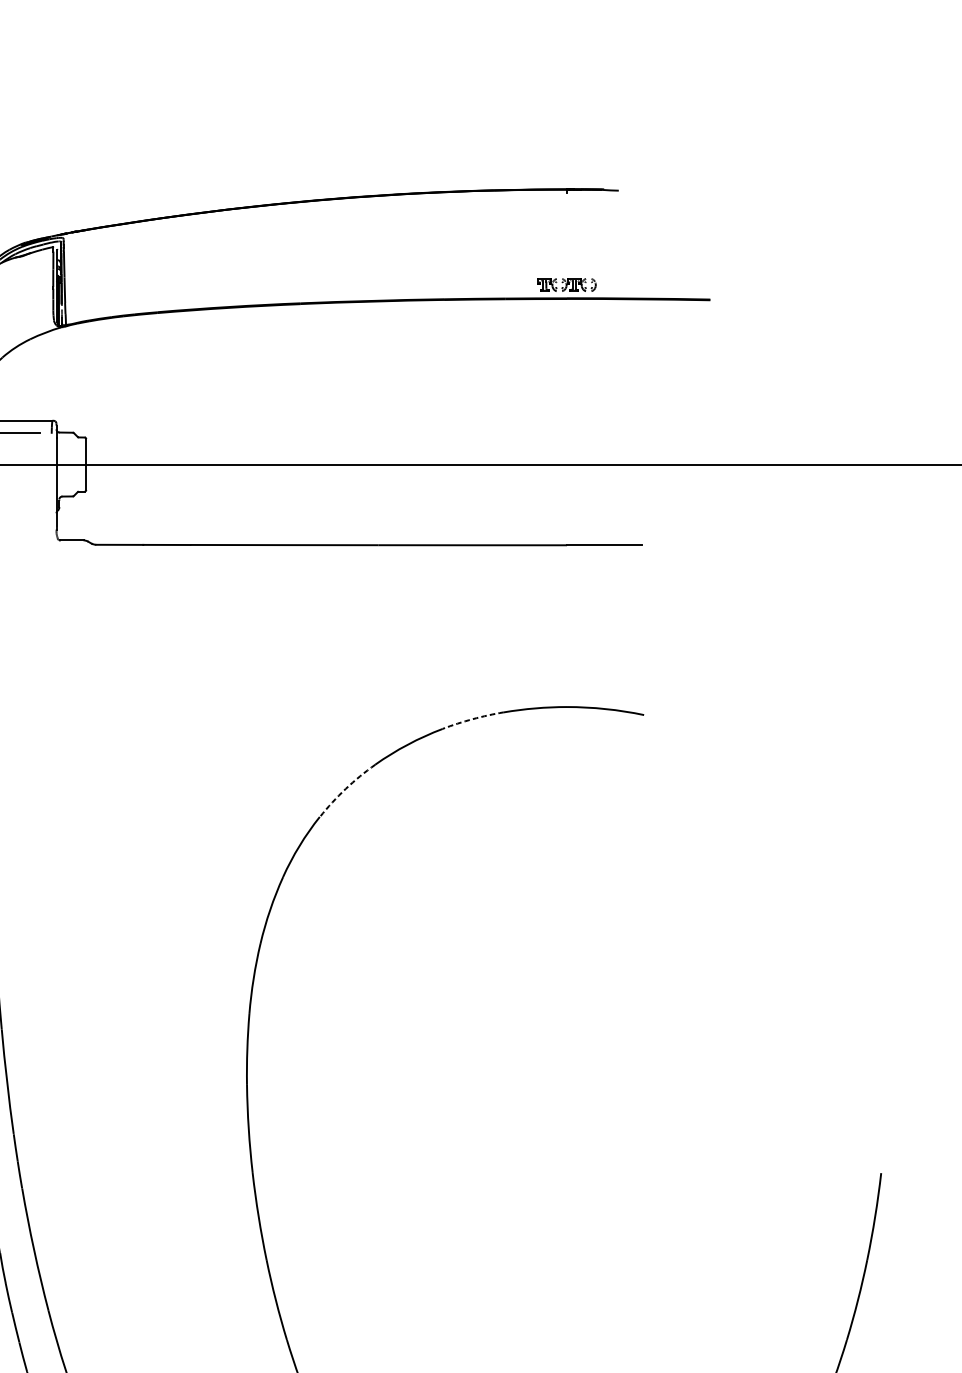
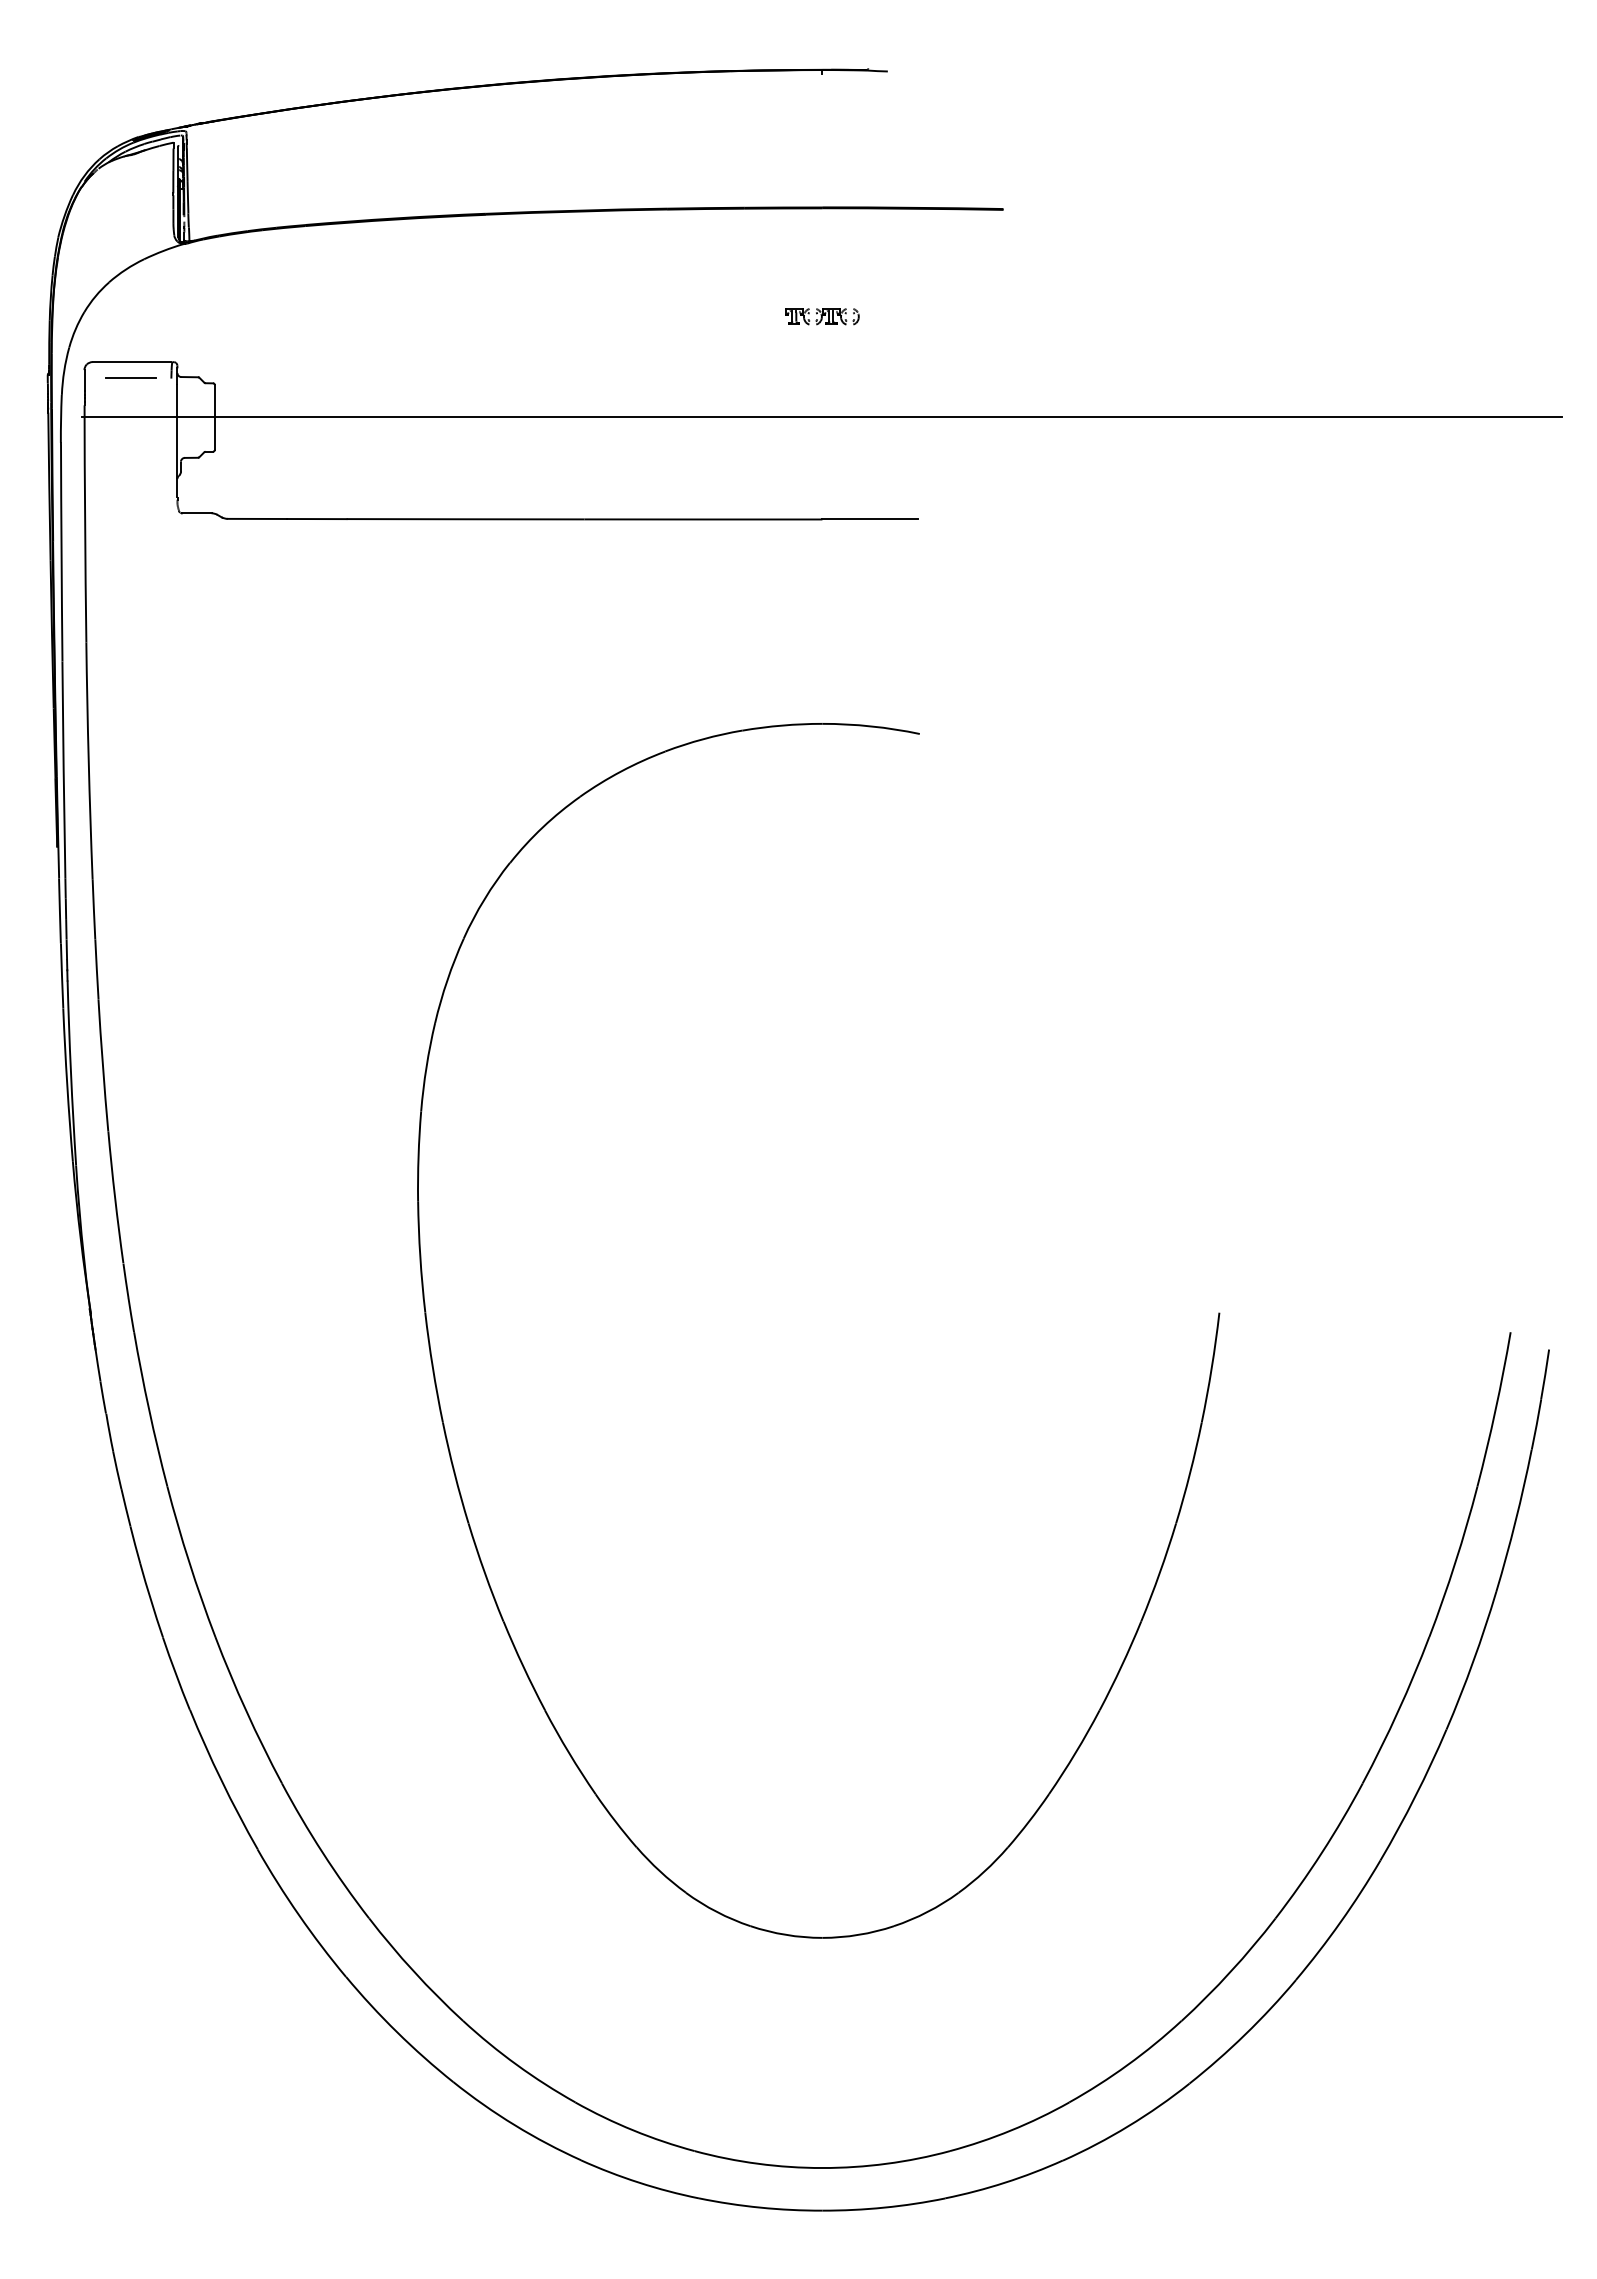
part: (567, 284) -> (822, 316), moved
arc: (472, 719) -> (703, 739), dashed -> solid
arc: (345, 789) -> (542, 827), dashed -> solid

